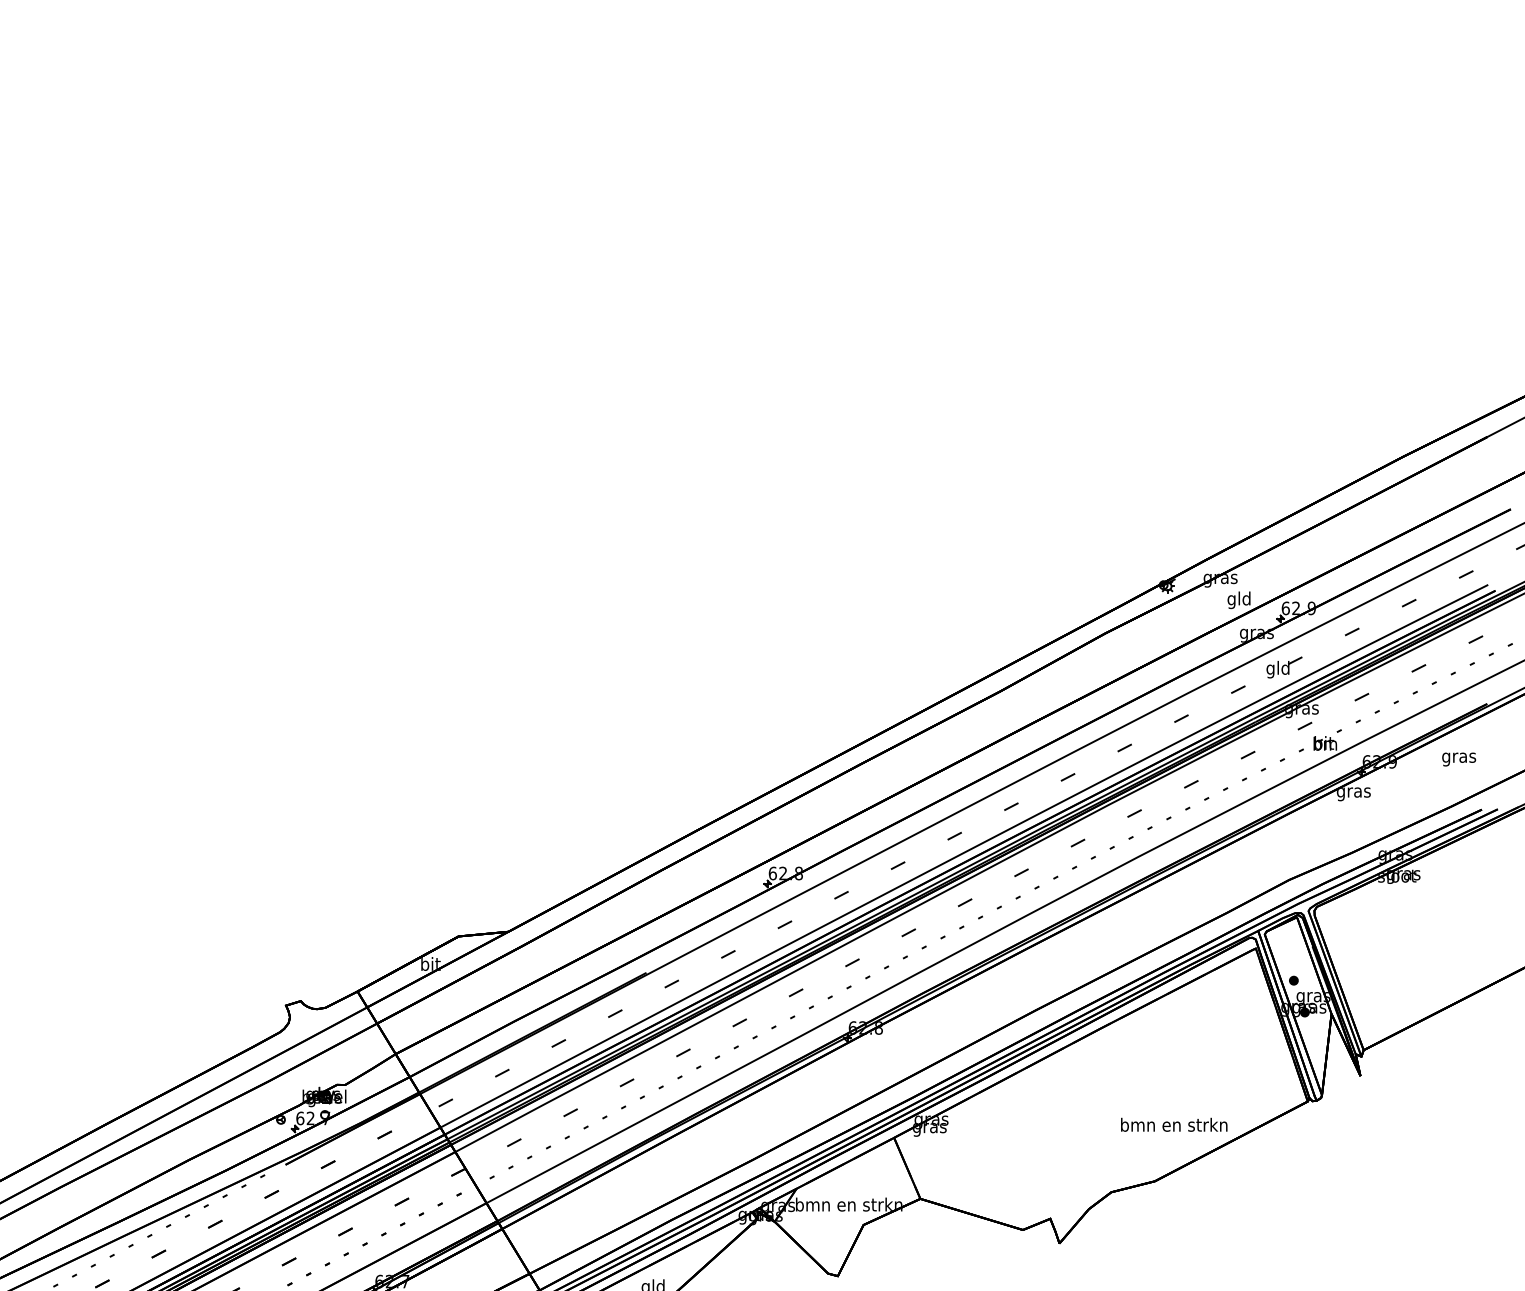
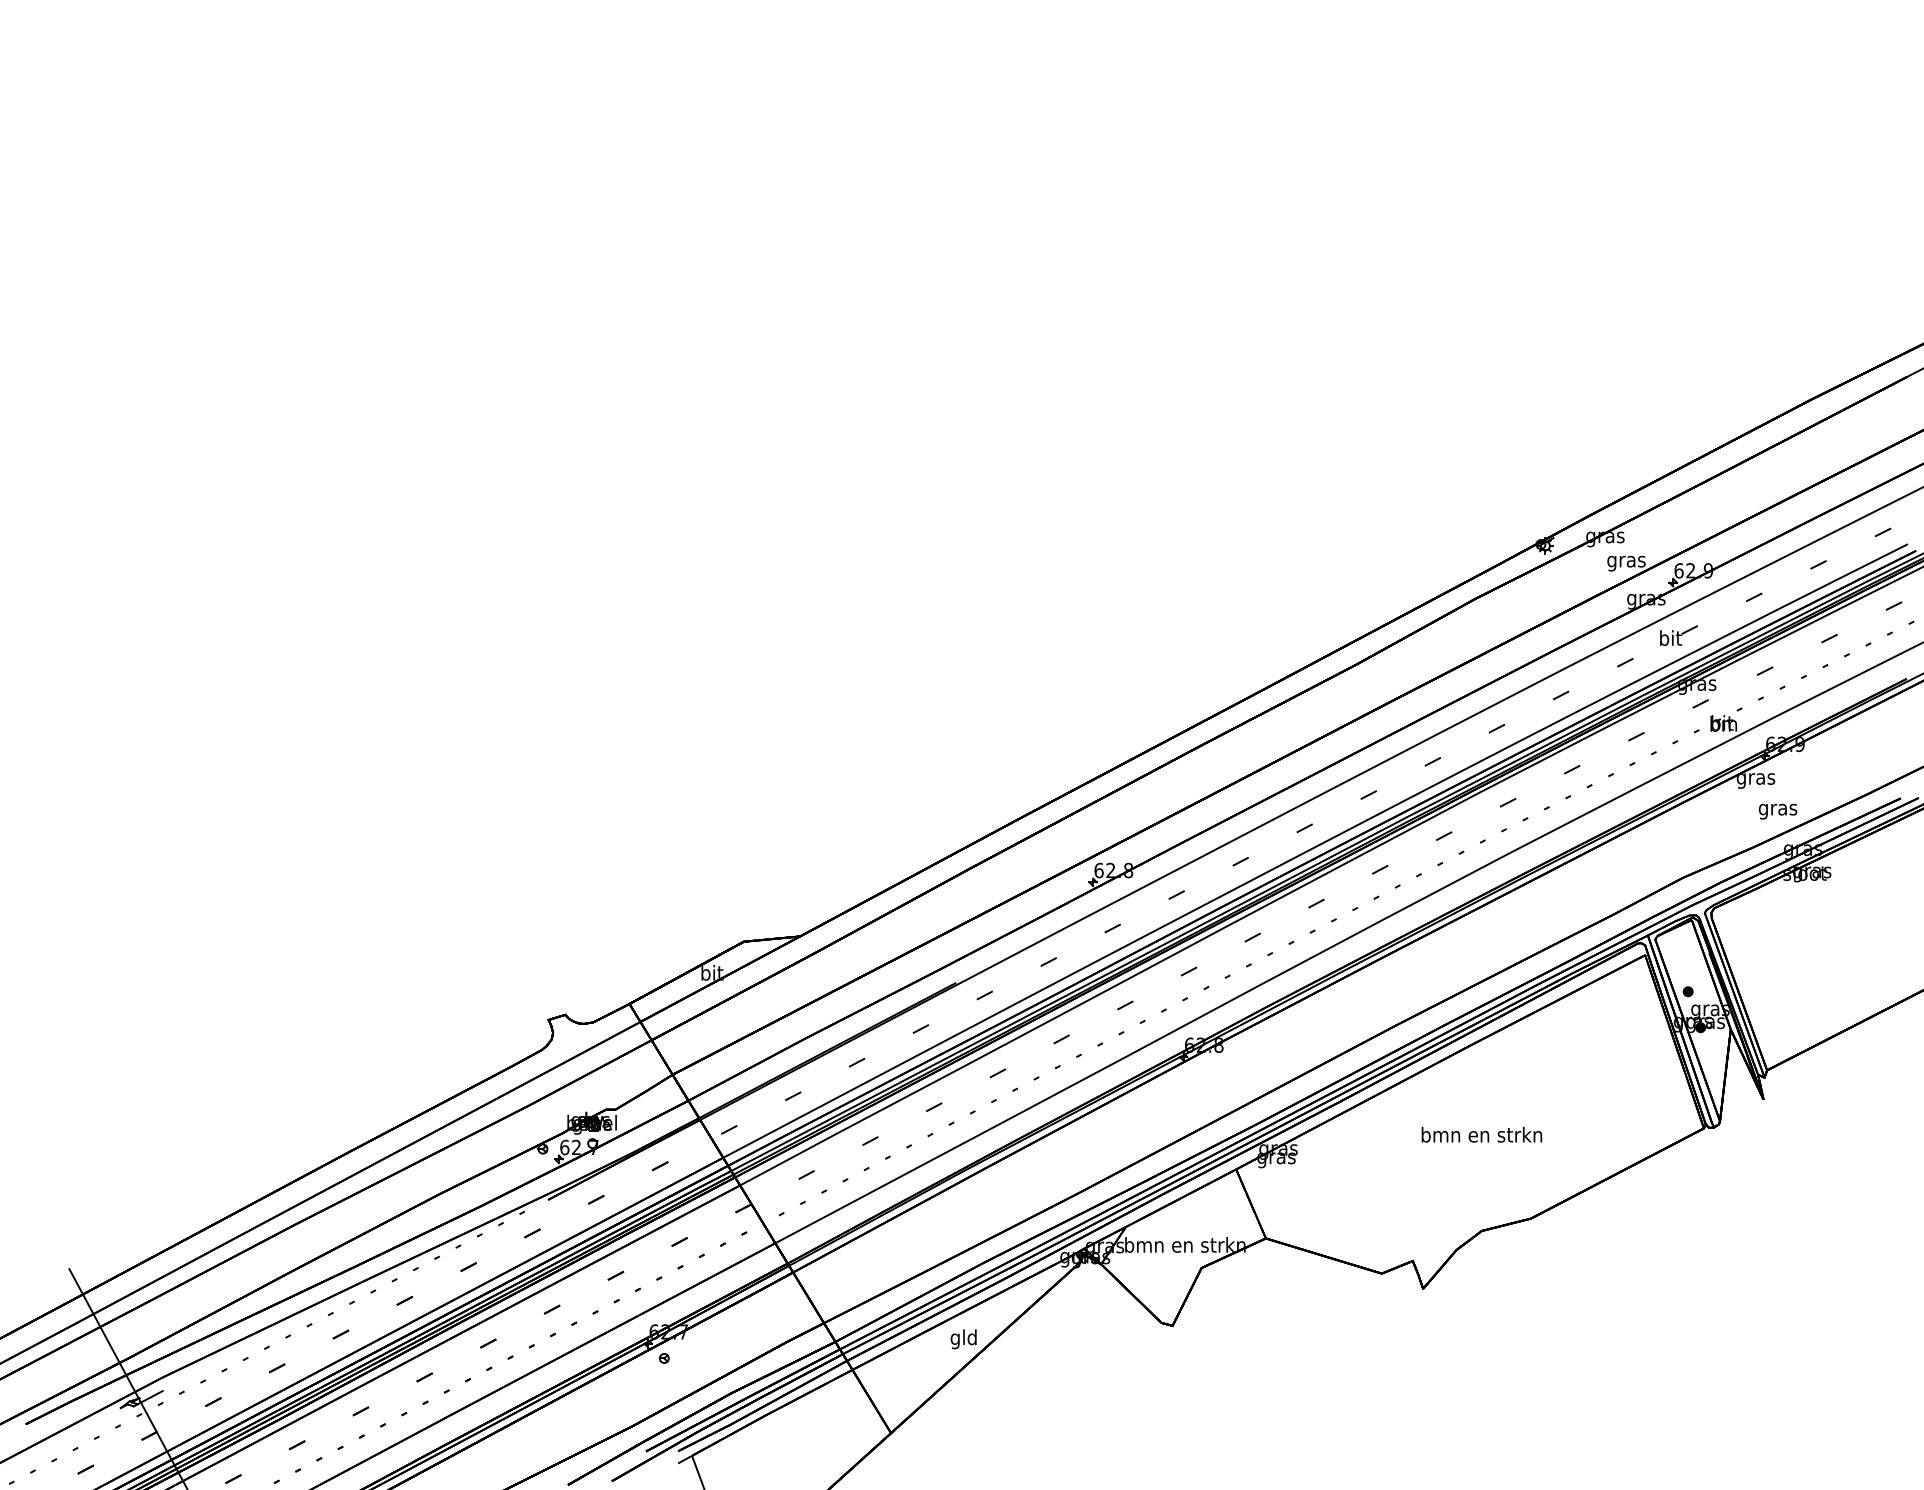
text: (1239, 600) -> (1626, 561), gld -> gras
text: (1278, 670) -> (1670, 640), gld -> bit
text: (1458, 759) -> (1777, 811), moved
text: (1173, 1124) -> (1481, 1134), moved

